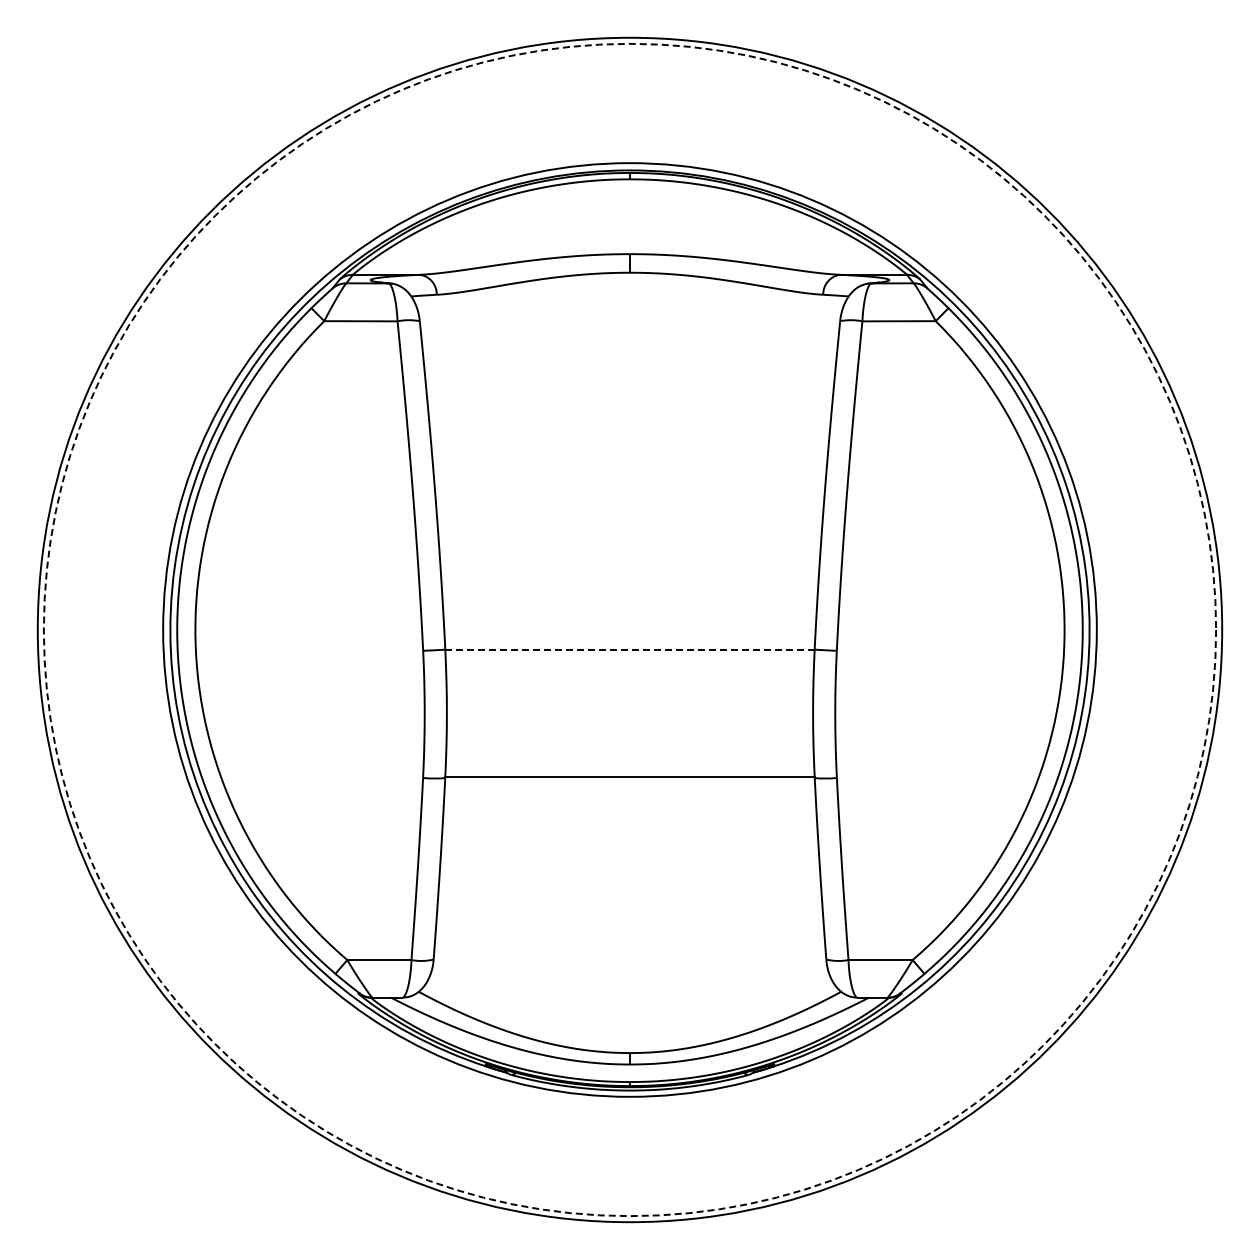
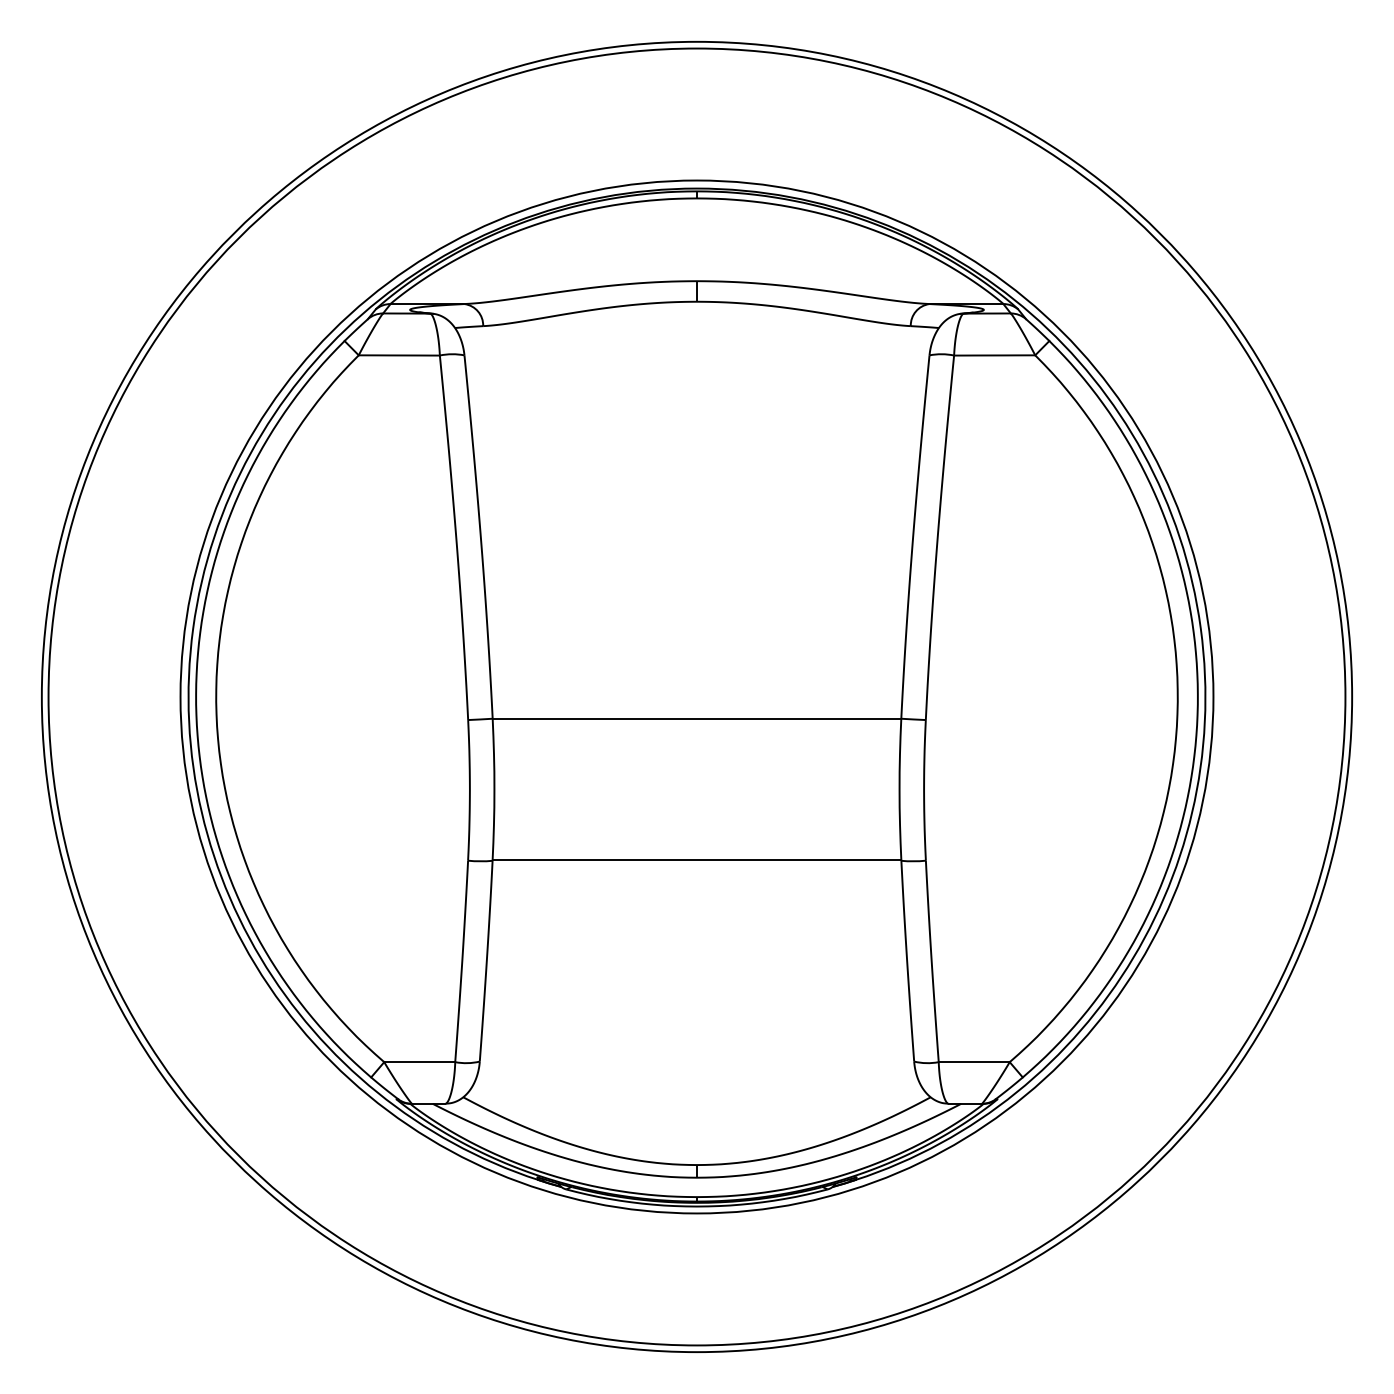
circle: (629, 629) -> (696, 696), dashed -> solid
line: (629, 649) -> (696, 718), dashed -> solid

